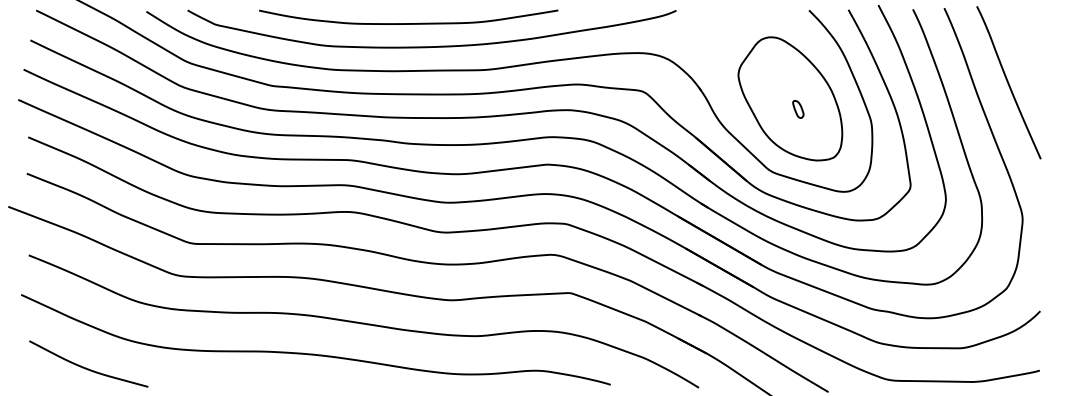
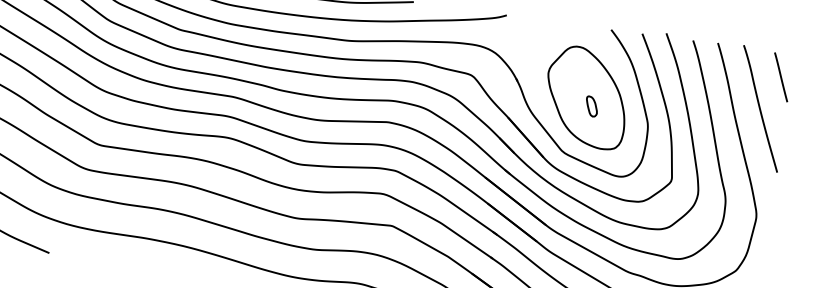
line: (1028, 39) -> (780, 77), added
part: (798, 109) -> (591, 106), size x1.43

